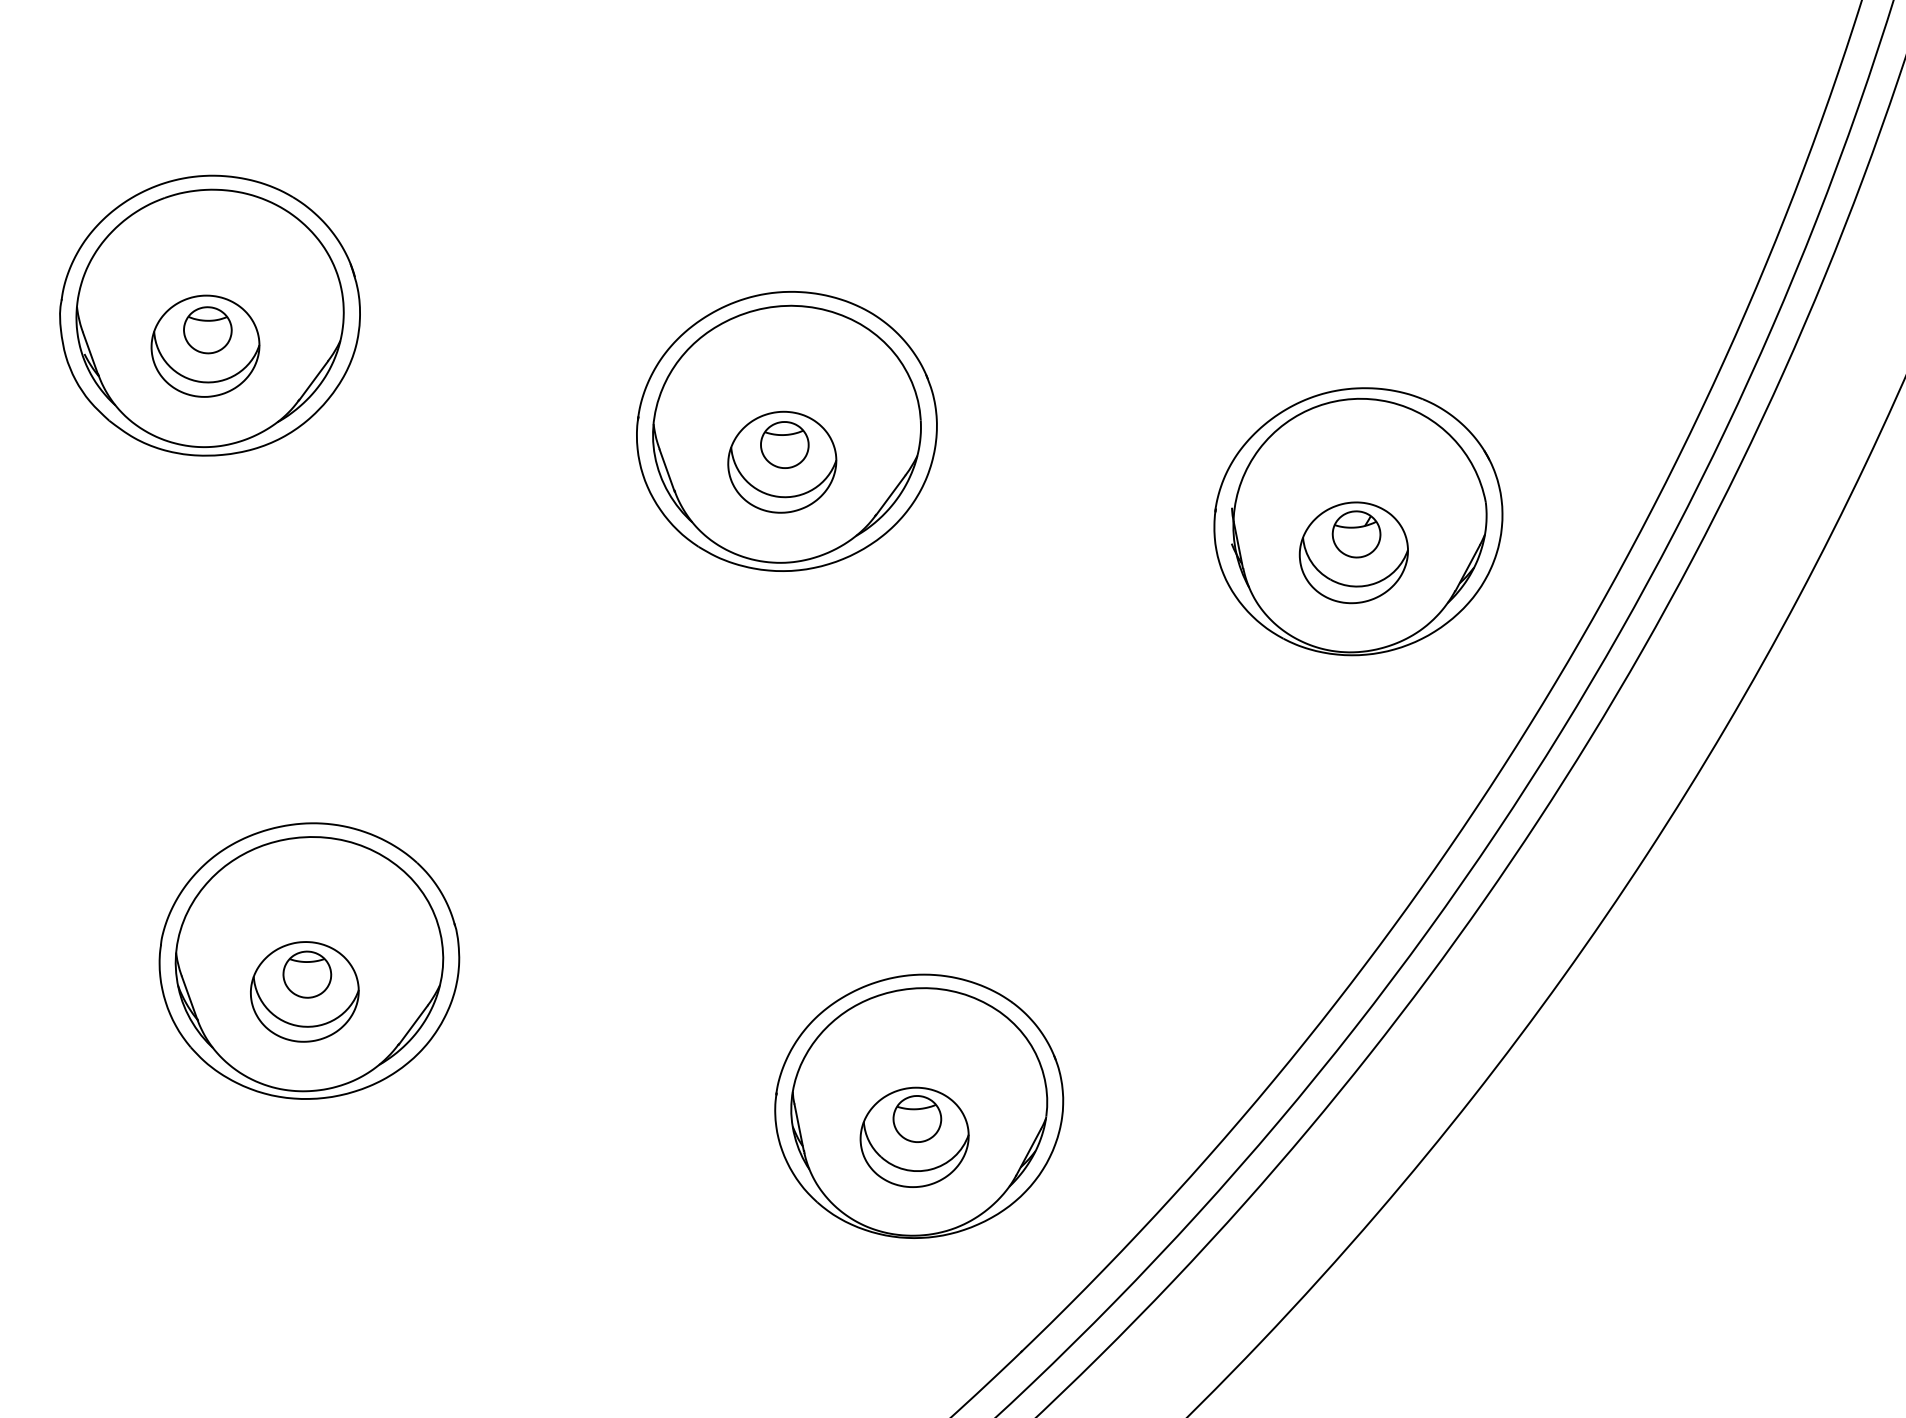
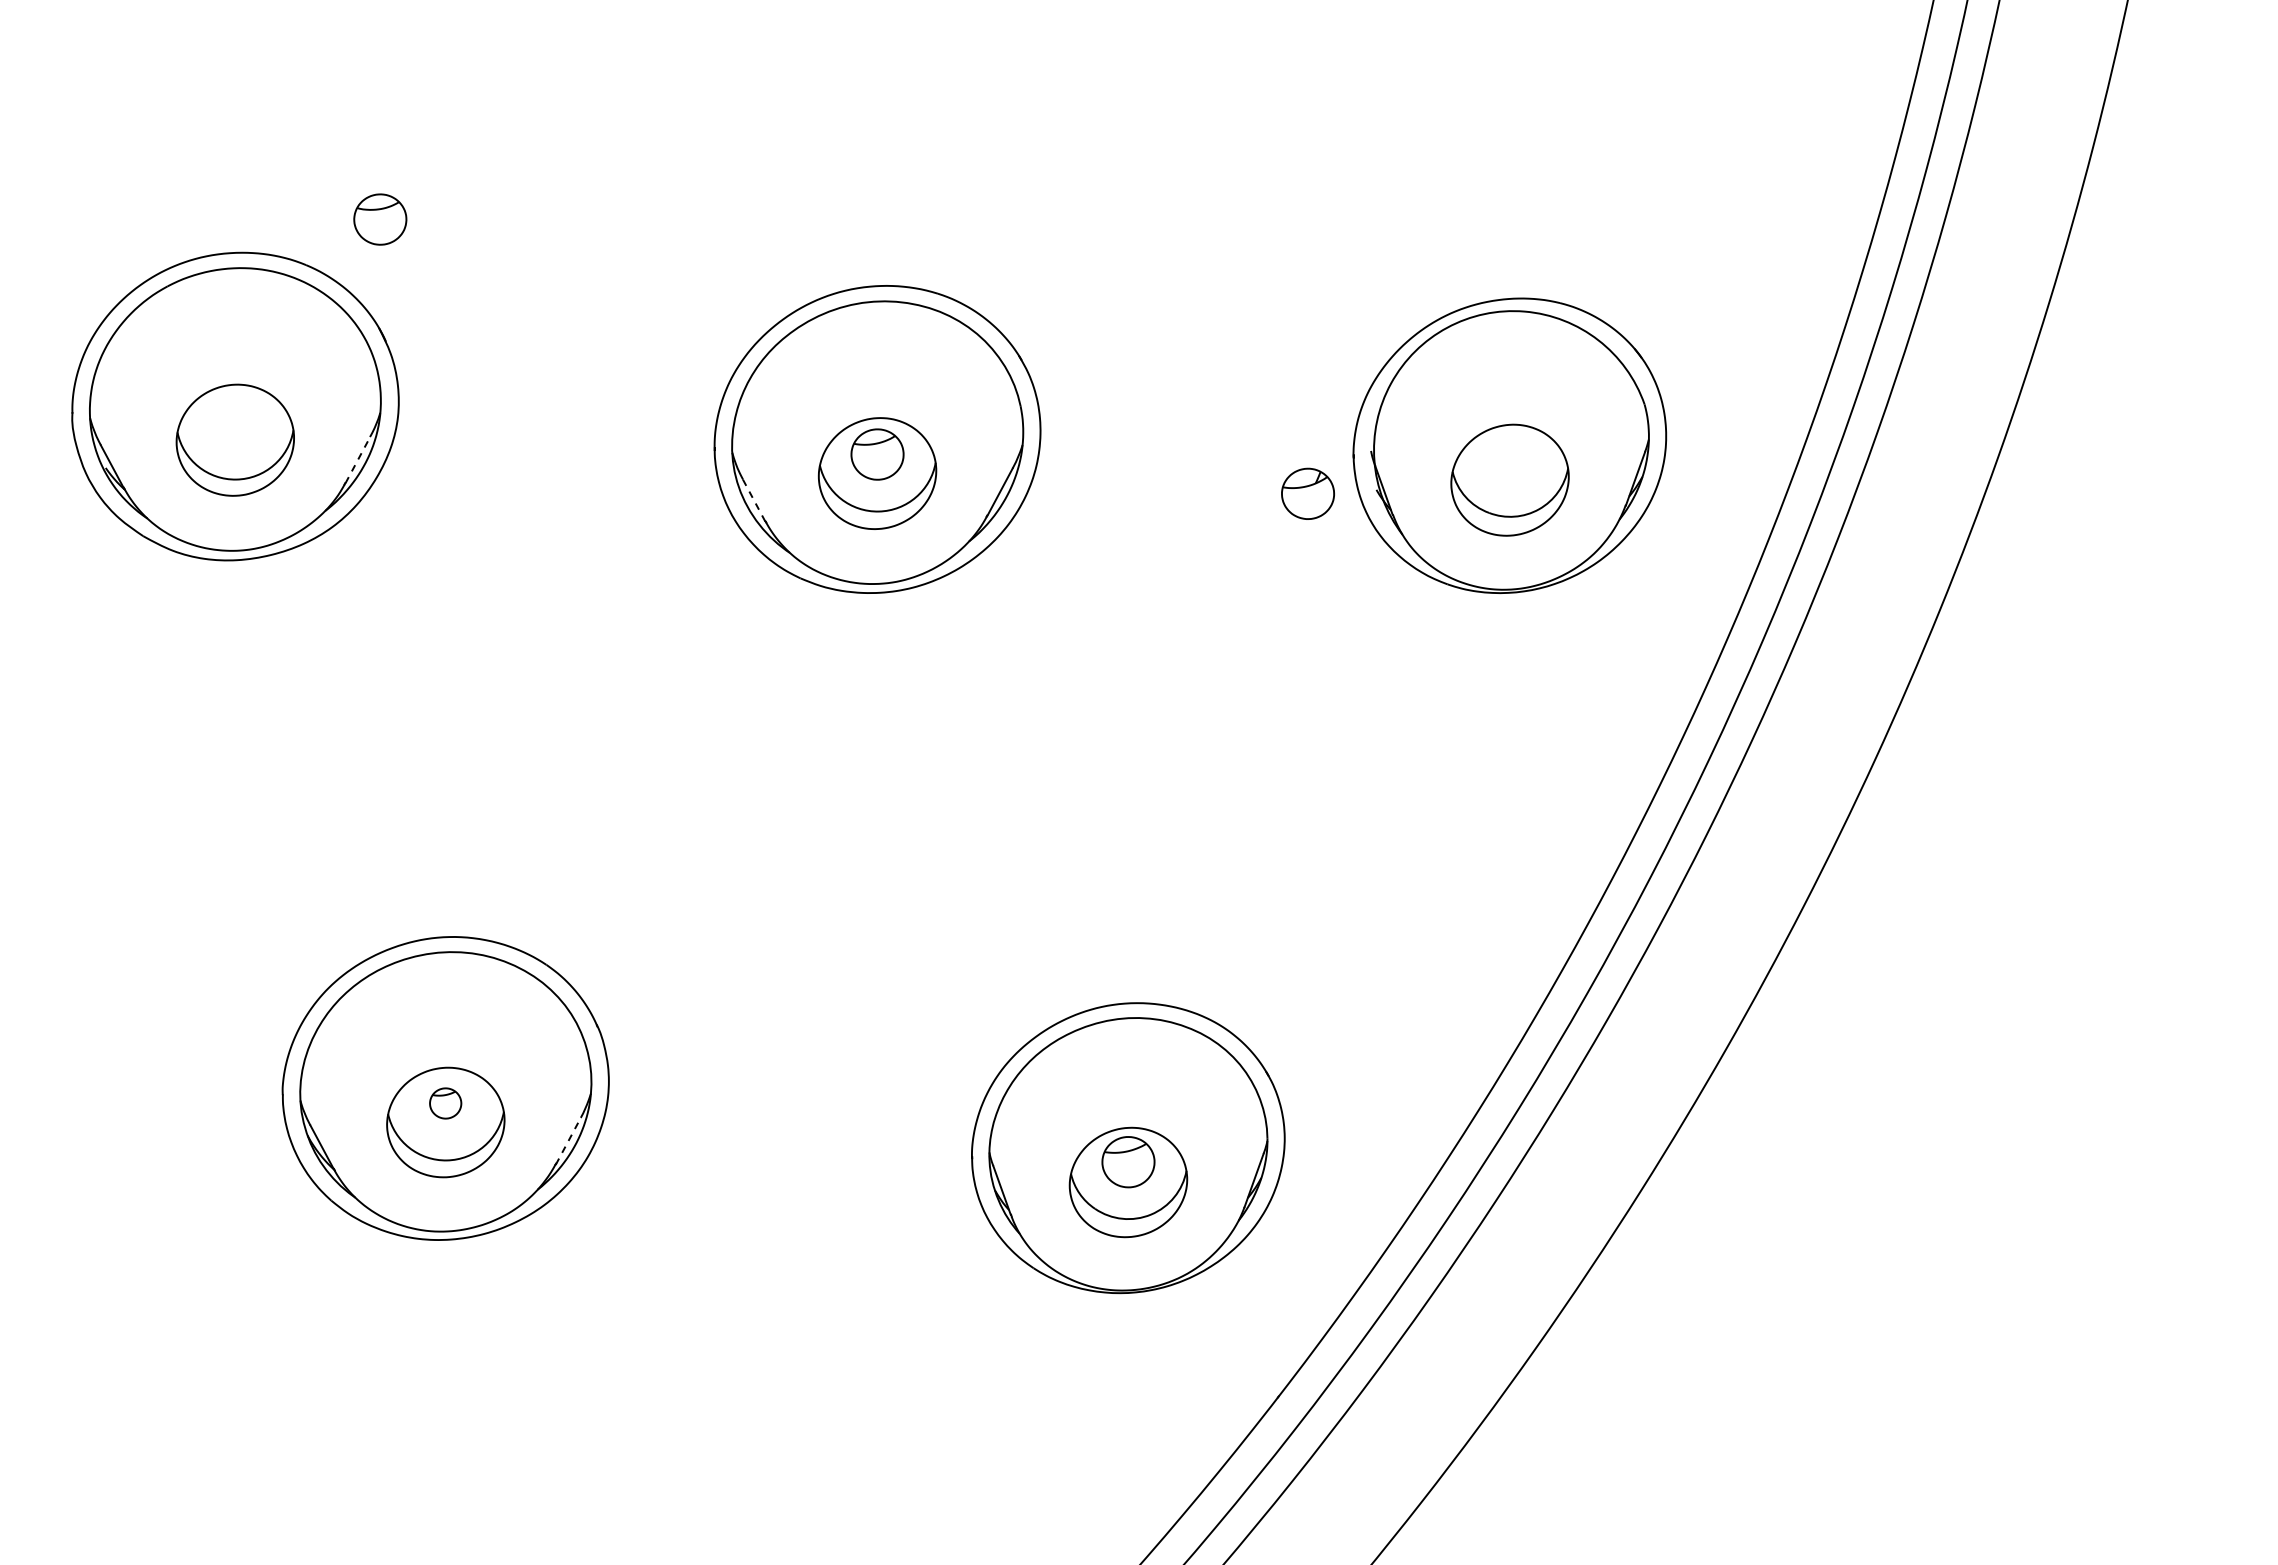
part: (208, 330) -> (380, 219), moved
line: (314, 380) -> (358, 459), solid -> dashed
line: (667, 471) -> (754, 501), solid -> dashed
part: (1356, 533) -> (1307, 493), moved
part: (307, 974) -> (445, 1103), size x0.6
line: (413, 1025) -> (568, 1141), solid -> dashed

